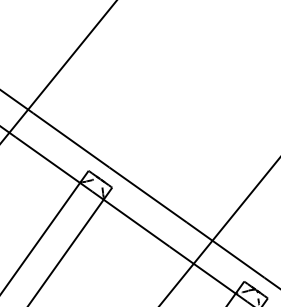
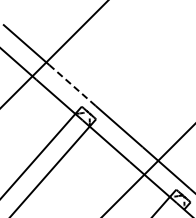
line: (71, 140) -> (72, 85), solid -> dashed

